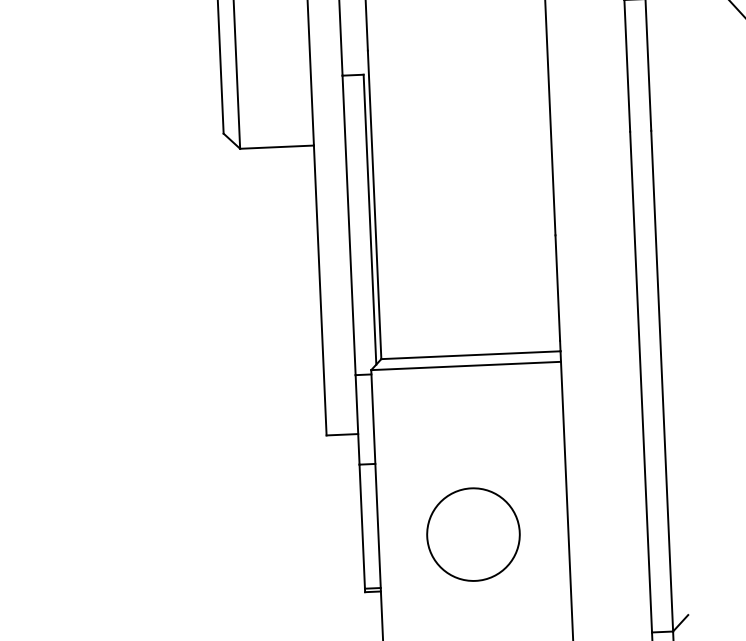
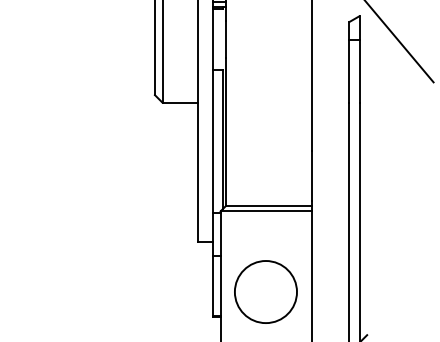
circle: (474, 535) -> (266, 292), size x1.4

